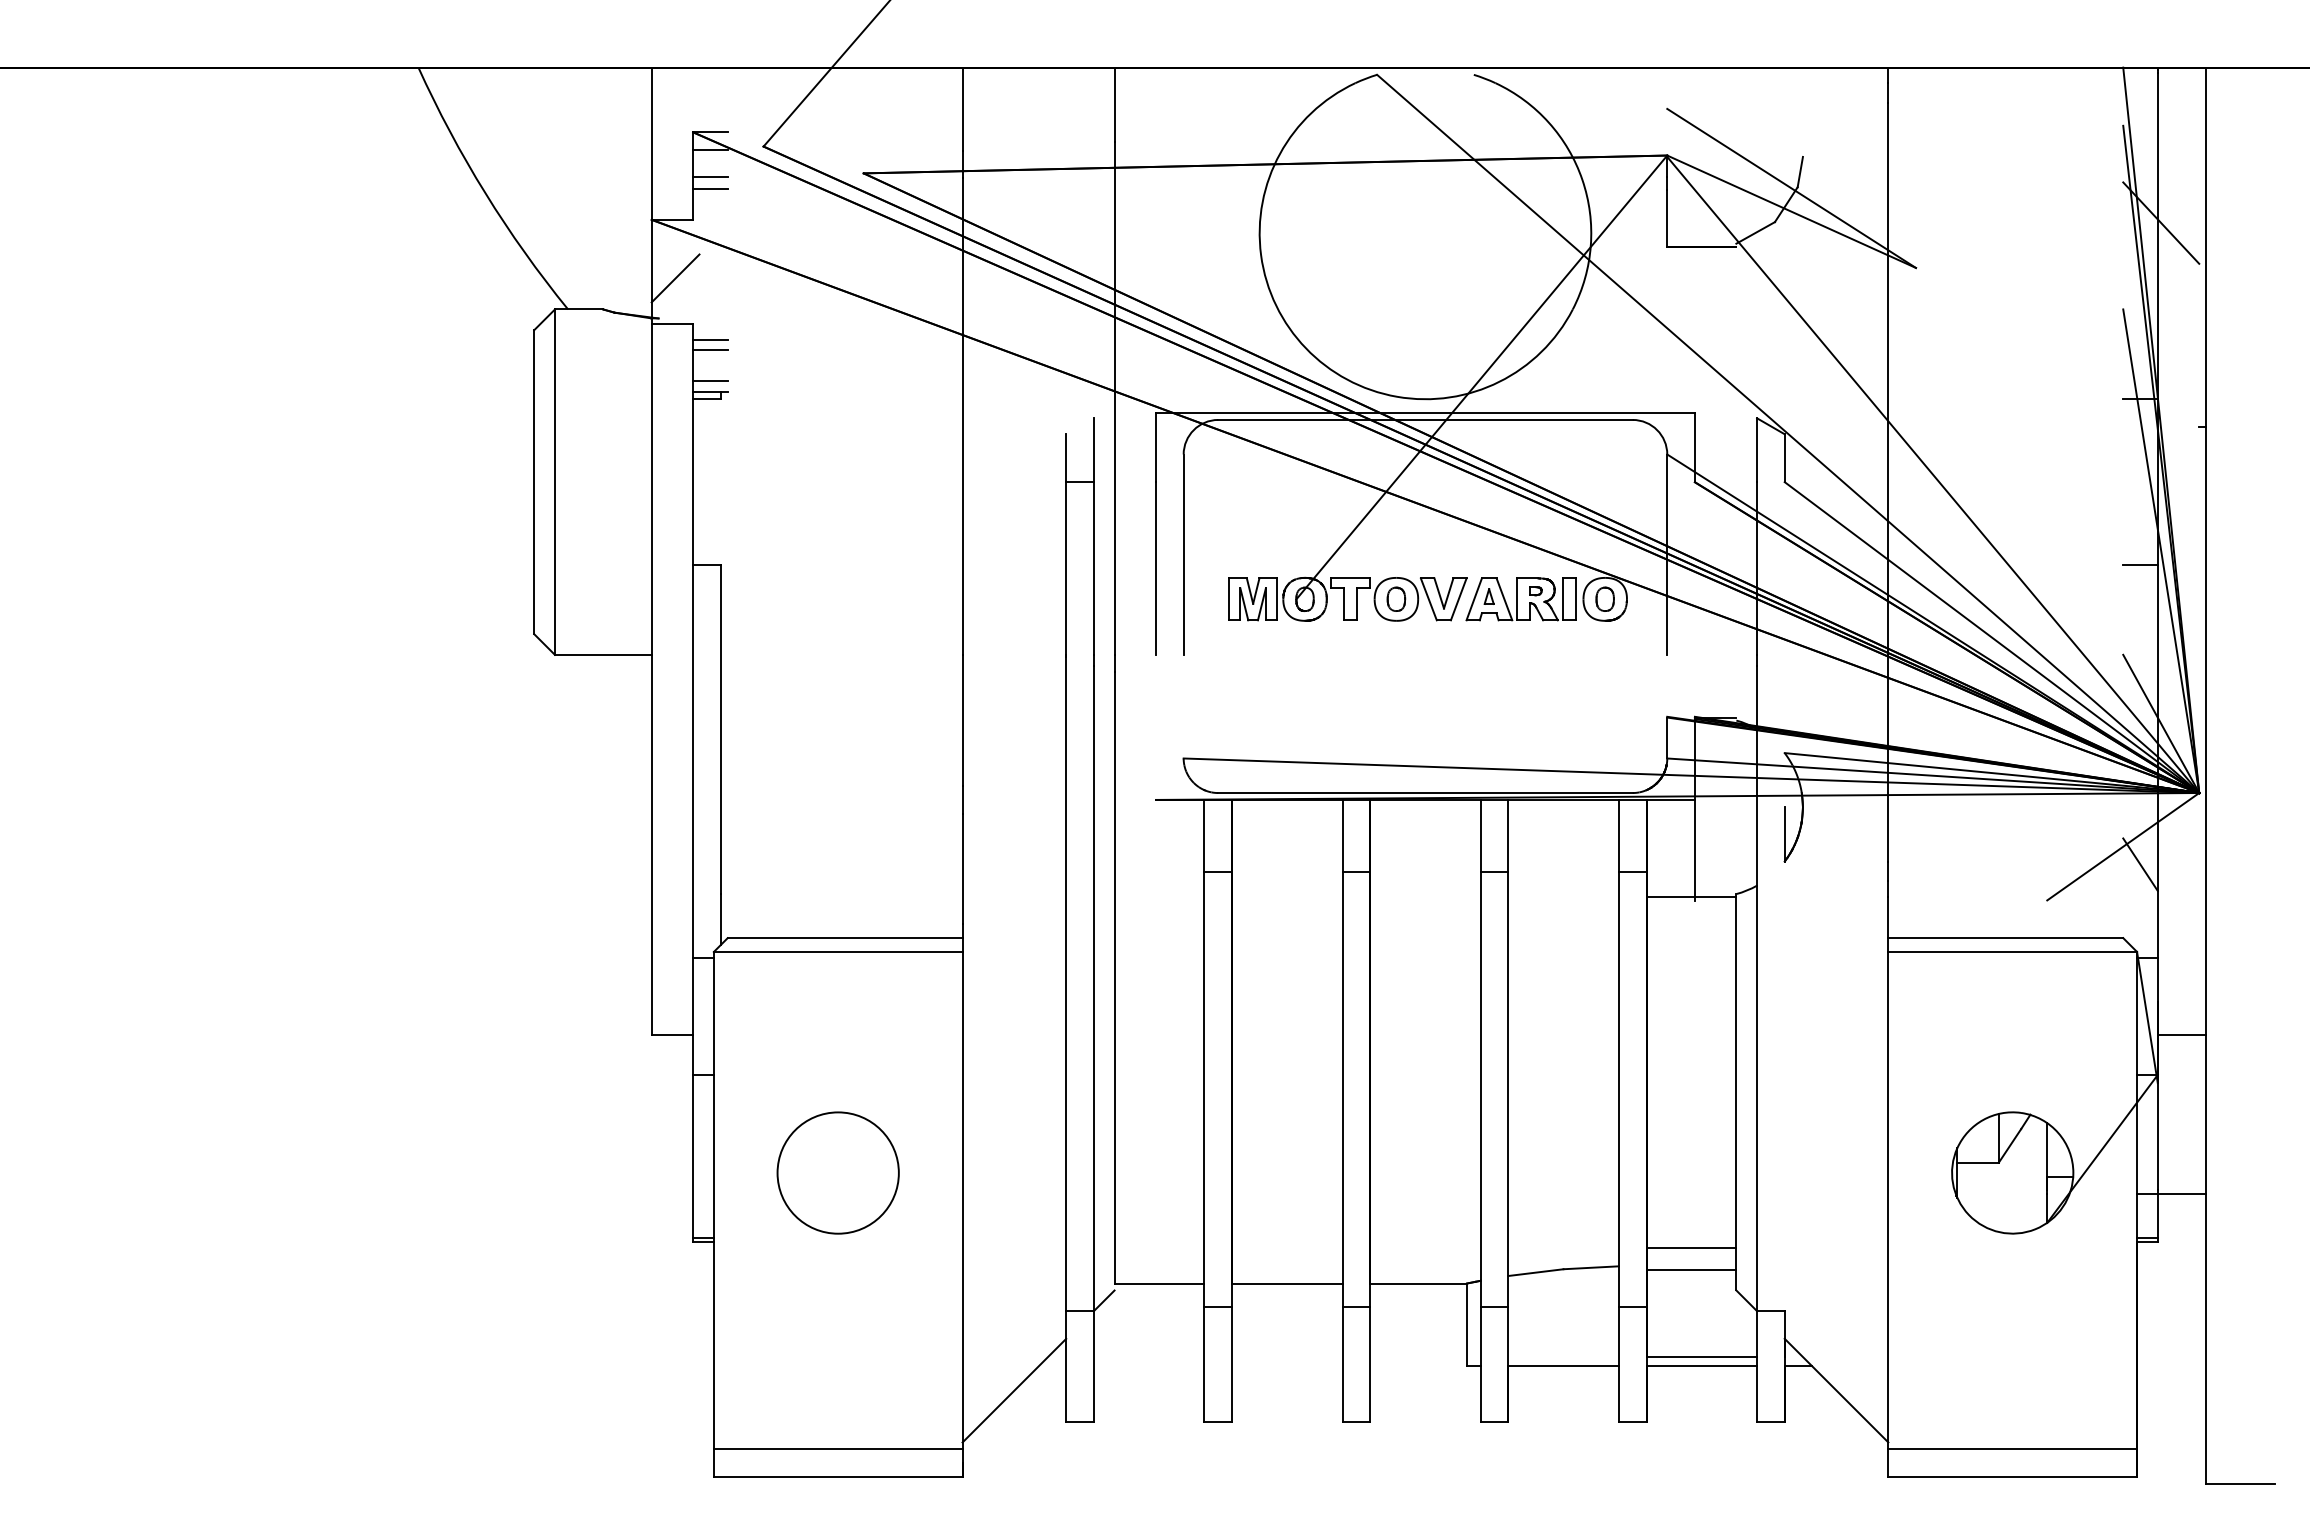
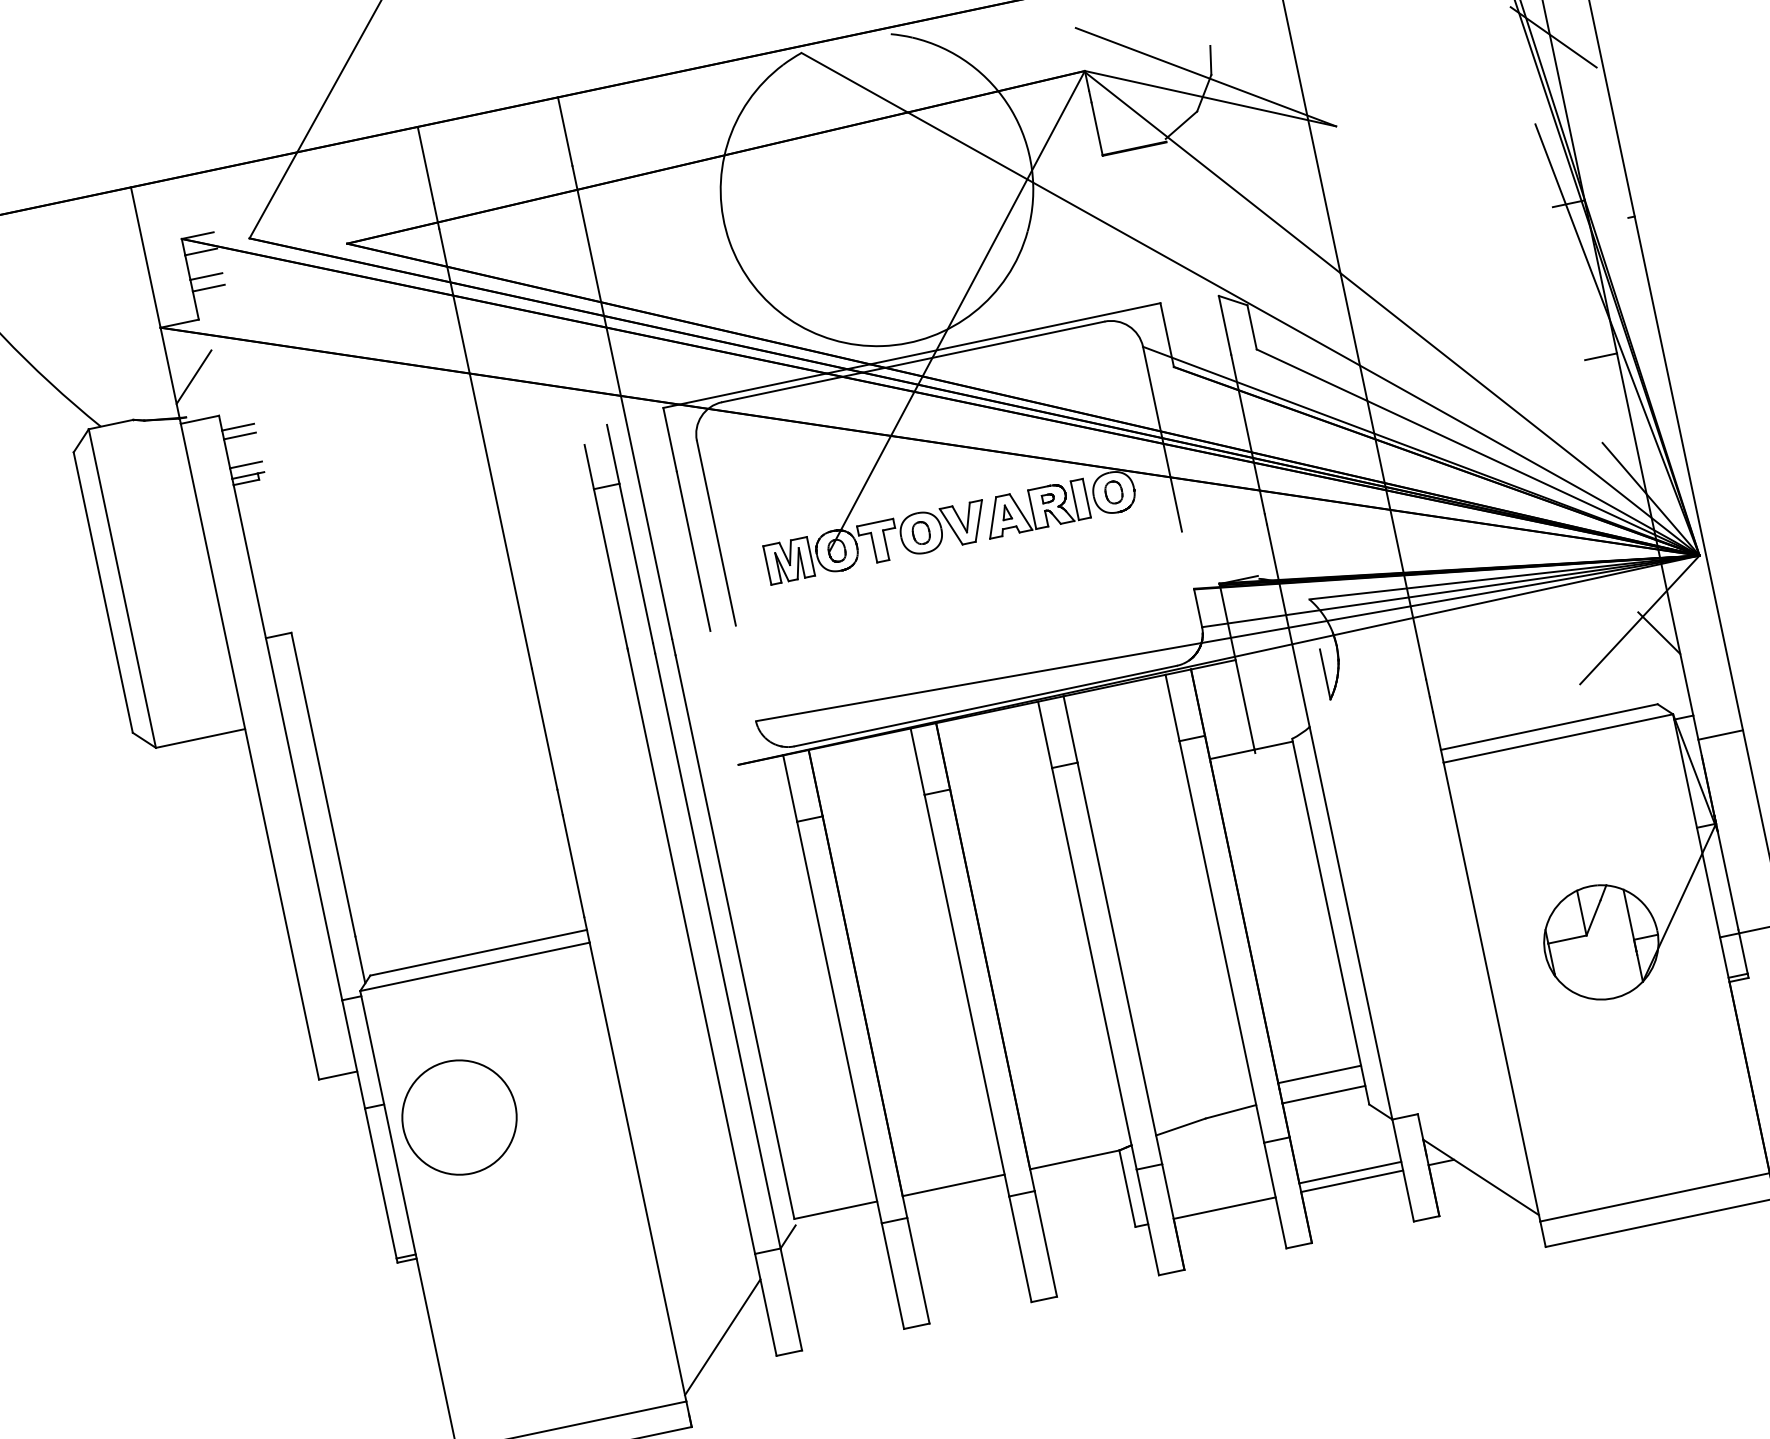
line: (2181, 1034) -> (1720, 734), moved
circle: (837, 1172) -> (458, 1117), moved

